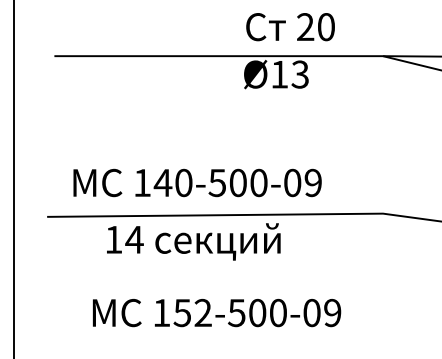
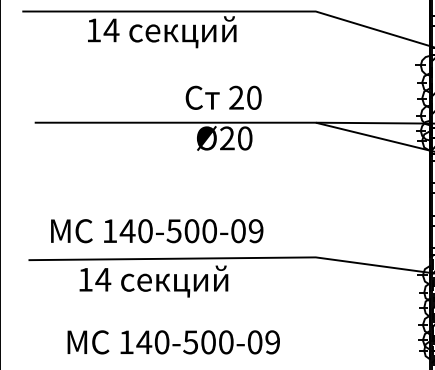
text: (290, 26) -> (223, 97), moved
text: (290, 74) -> (236, 138), Ø13 -> Ø20
text: (192, 313) -> (152, 342), 152-500-09 -> 140-500-09

